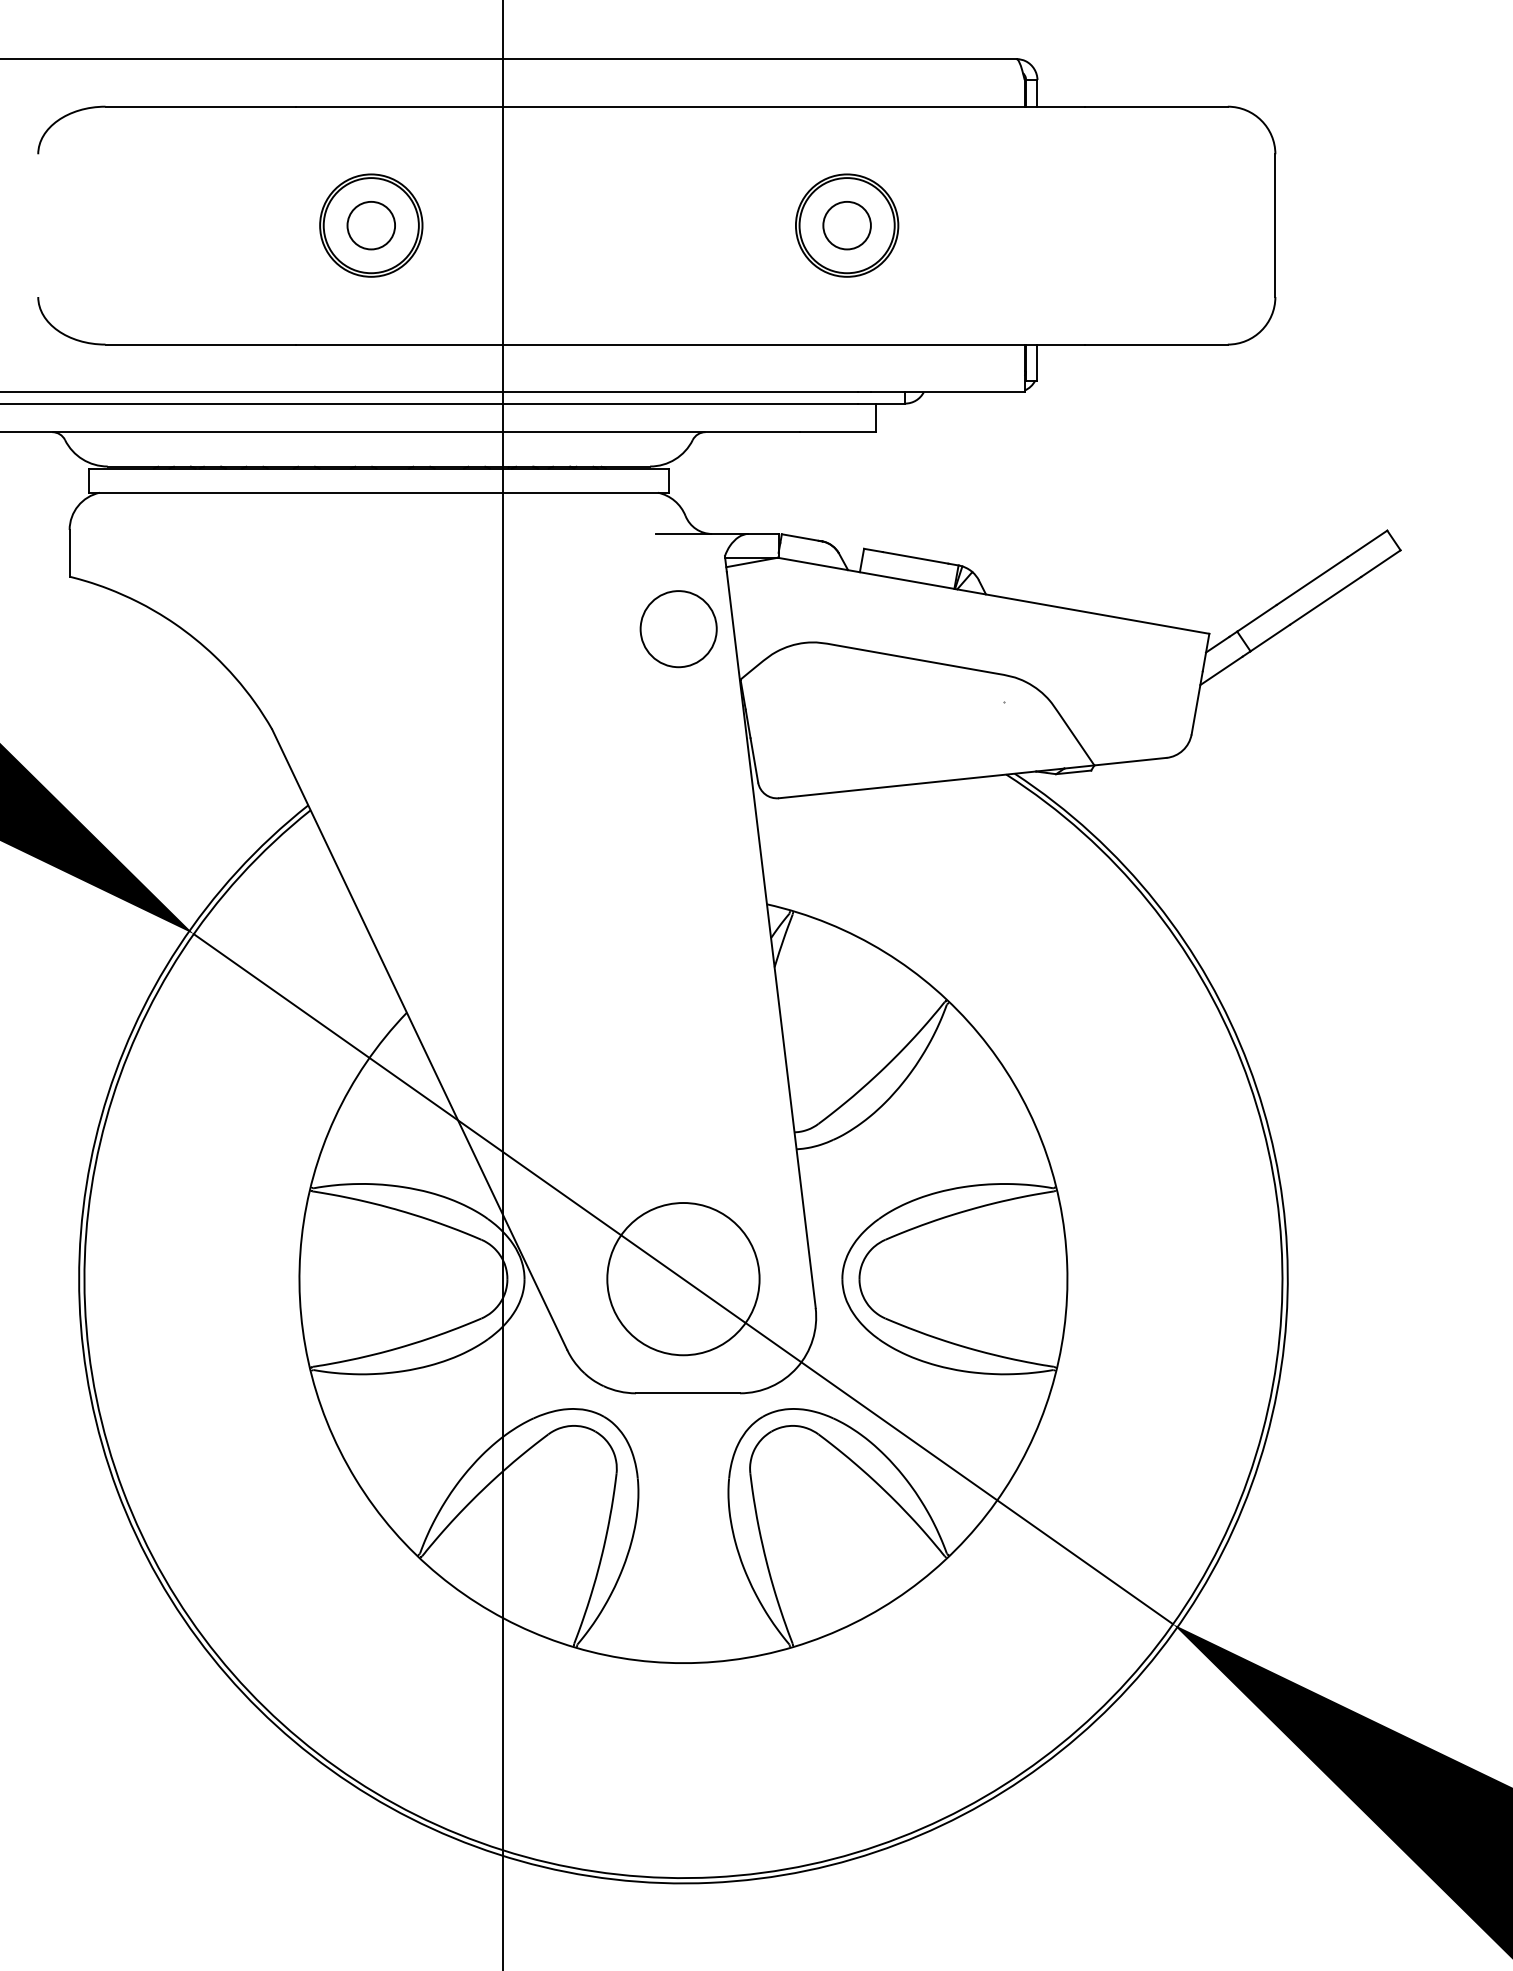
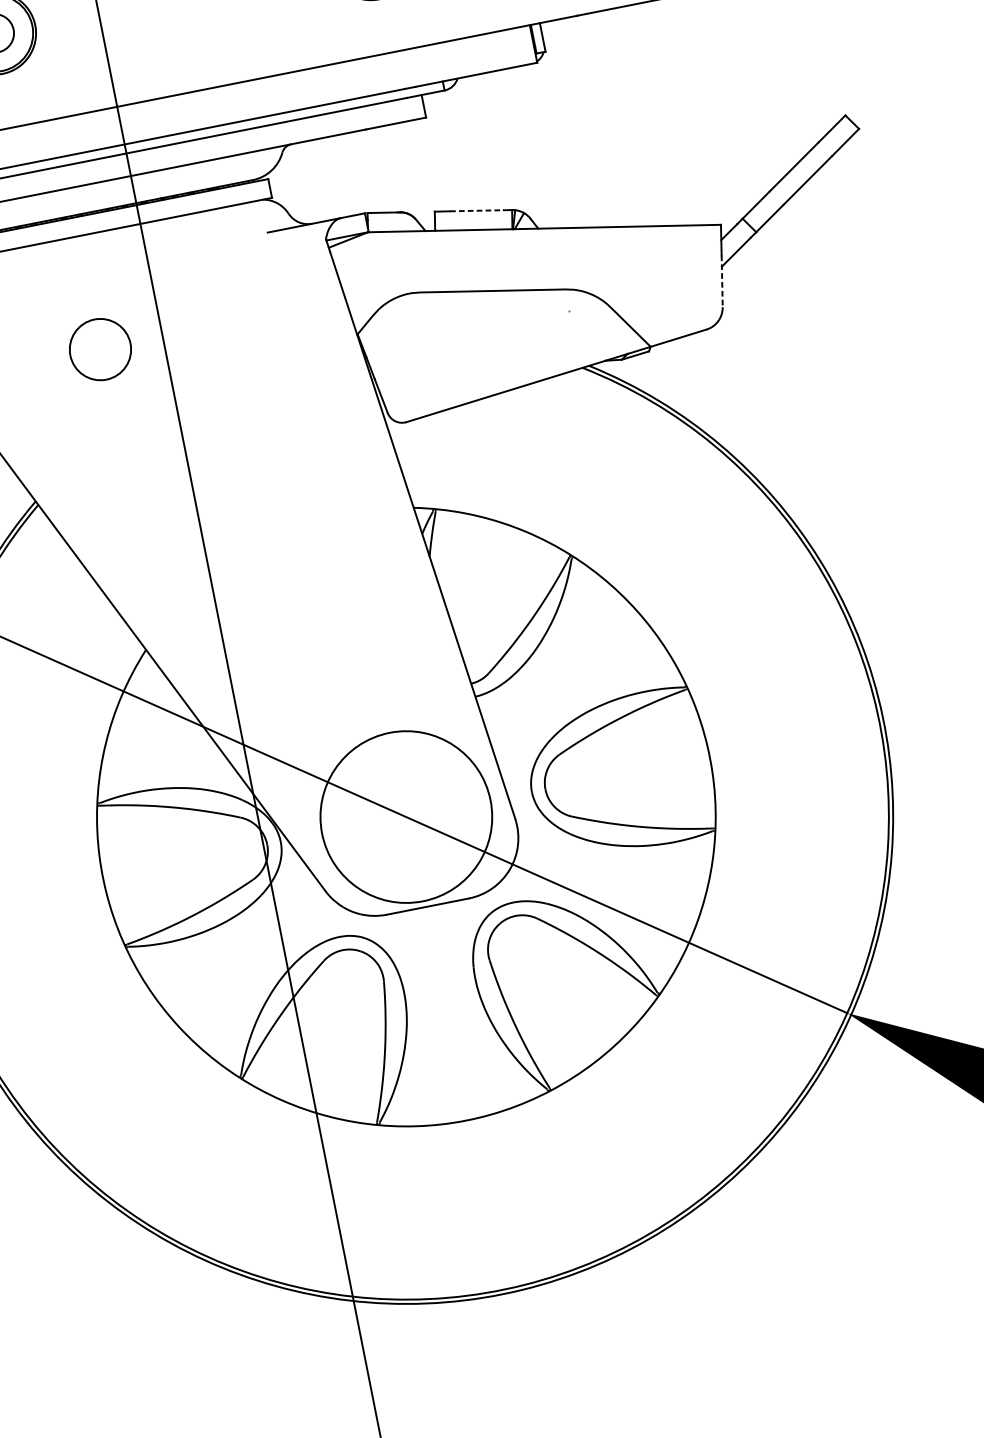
line: (916, 557) -> (477, 210), solid -> dashed
circle: (678, 629) -> (100, 349), moved
line: (1197, 703) -> (722, 281), solid -> dashed
circle: (683, 1279) -> (406, 817), size x1.4

